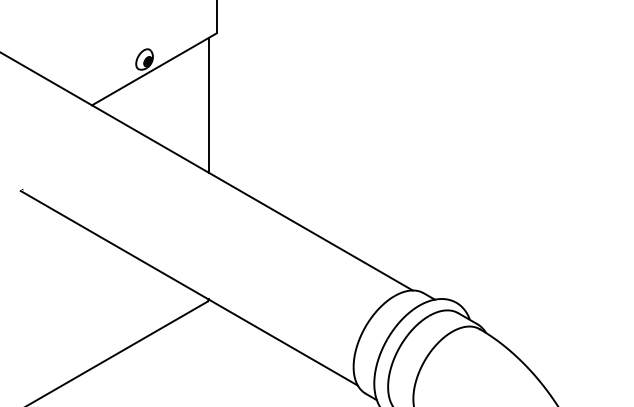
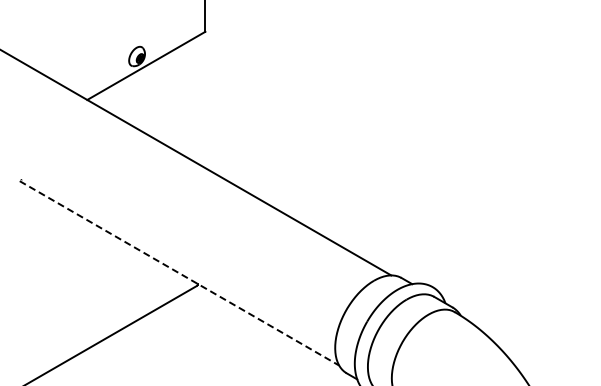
line: (208, 104) -> (197, 99), removed
line: (189, 288) -> (179, 273), solid -> dashed

